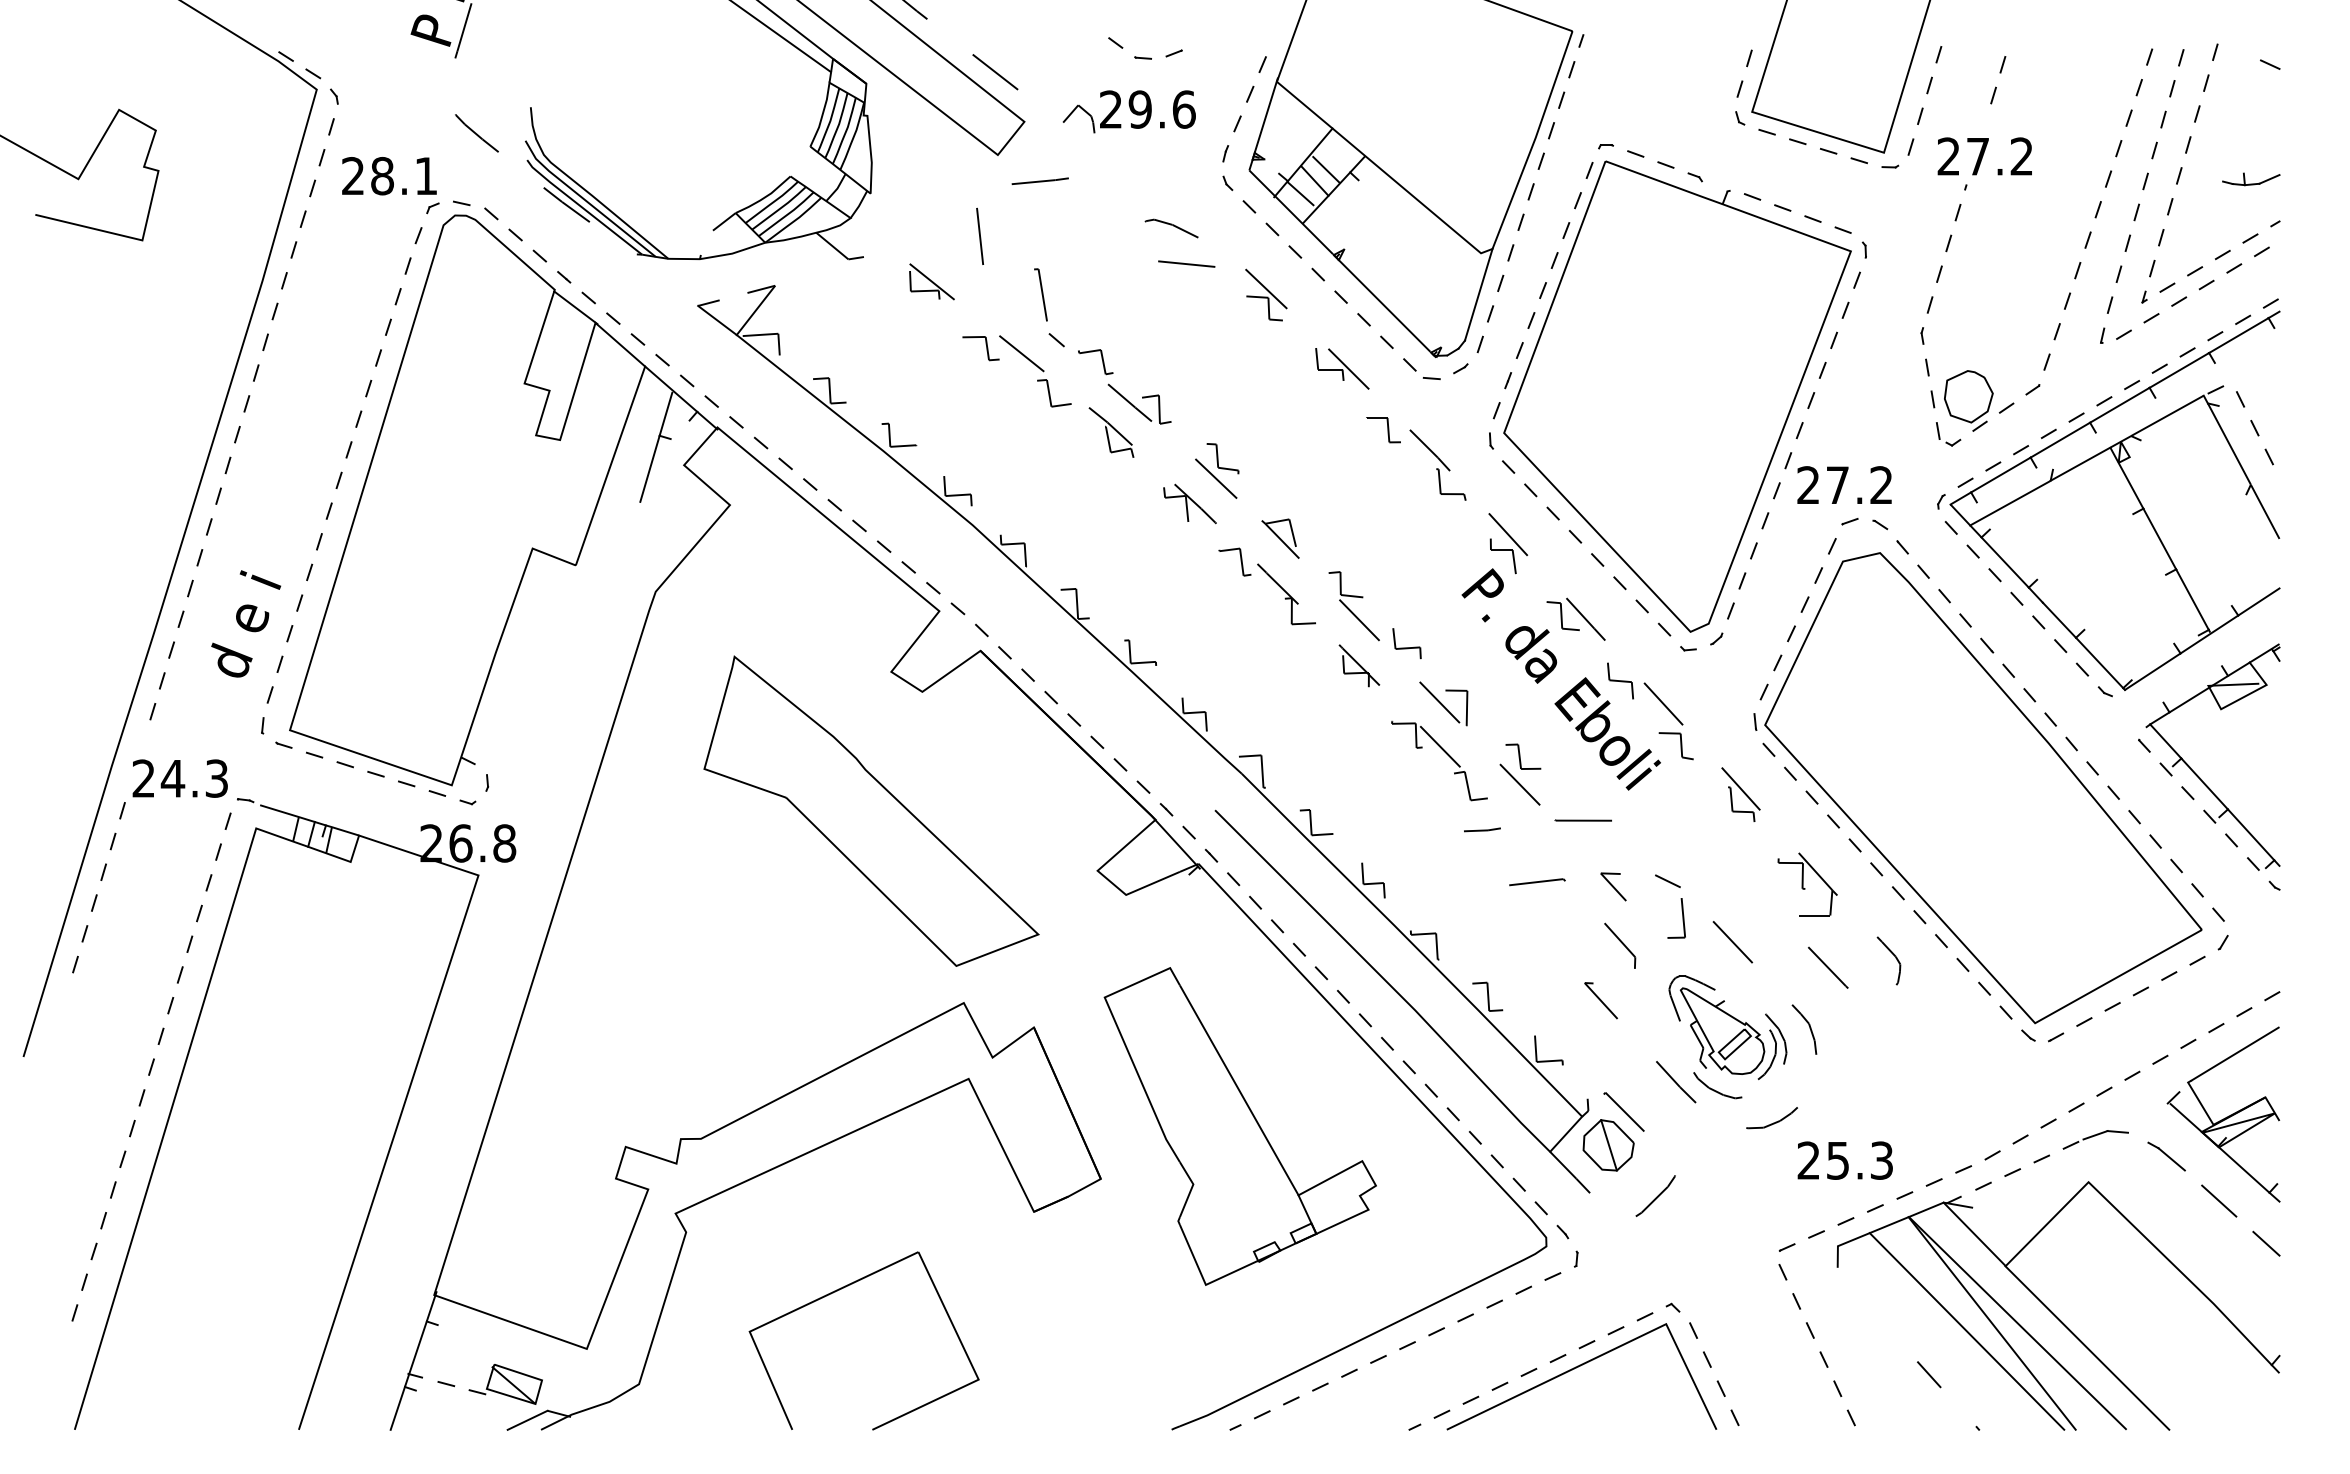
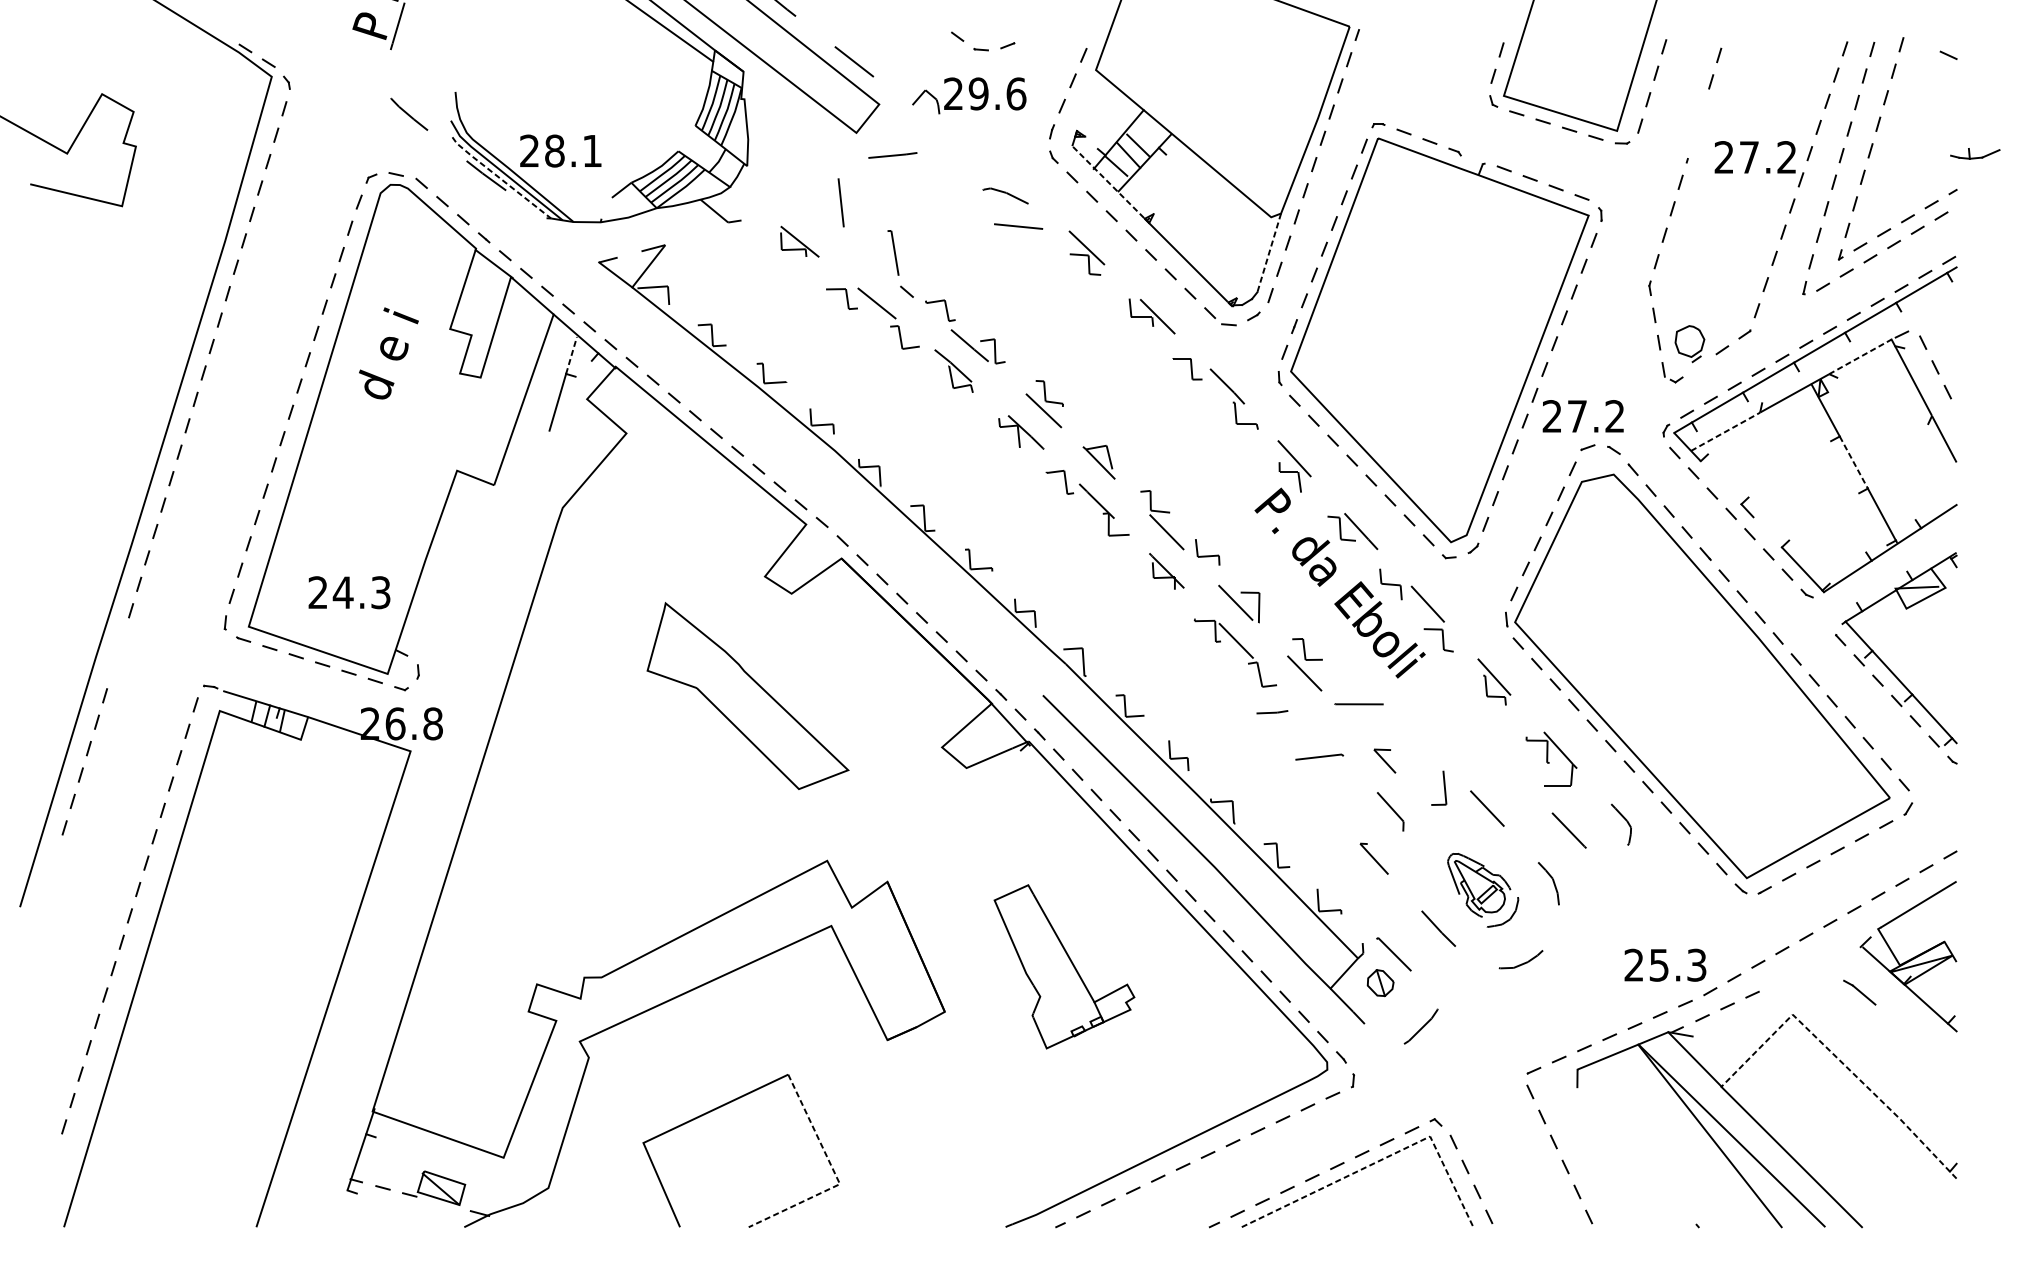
line: (1266, 114) -> (1087, 98), removed
text: (1984, 156) -> (1754, 157), moved
text: (389, 176) -> (560, 151), moved
part: (2251, 179) -> (1975, 153), moved
line: (582, 208) -> (499, 178), solid -> dashed
line: (1290, 211) -> (1107, 181), solid -> dashed
line: (1478, 294) -> (1269, 252), solid -> dashed
part: (1968, 400) -> (1689, 343), size x0.7
line: (666, 413) -> (572, 354), solid -> dashed
line: (2166, 416) -> (1859, 357), solid -> dashed
line: (2010, 503) -> (1725, 432), solid -> dashed
line: (2160, 539) -> (1854, 462), solid -> dashed
line: (2004, 562) -> (1720, 482), removed
line: (2059, 619) -> (1767, 531), removed
text: (246, 623) -> (389, 353), moved
text: (179, 778) -> (348, 592), moved
part: (871, 810) -> (747, 695), size x0.7
line: (1667, 881) -> (1431, 756), removed
part: (1727, 1037) -> (1482, 890), size x0.7
part: (1239, 1126) -> (1063, 966), size x0.6
part: (2095, 1139) -> (1798, 978), removed
part: (1608, 1145) -> (1380, 983), size x0.6
text: (1844, 1160) -> (1664, 965), moved
line: (2219, 1200) -> (1905, 1030), removed
line: (2142, 1235) -> (1839, 1060), solid -> dashed
line: (2266, 1243) -> (1945, 1067), removed
line: (1966, 1331) -> (1687, 1142), removed
line: (1610, 1350) -> (1382, 1159), solid -> dashed
line: (974, 1369) -> (836, 1175), solid -> dashed
line: (1929, 1374) -> (1656, 1179), removed
line: (397, 1408) -> (341, 1208), removed
line: (527, 1419) -> (452, 1218), removed

